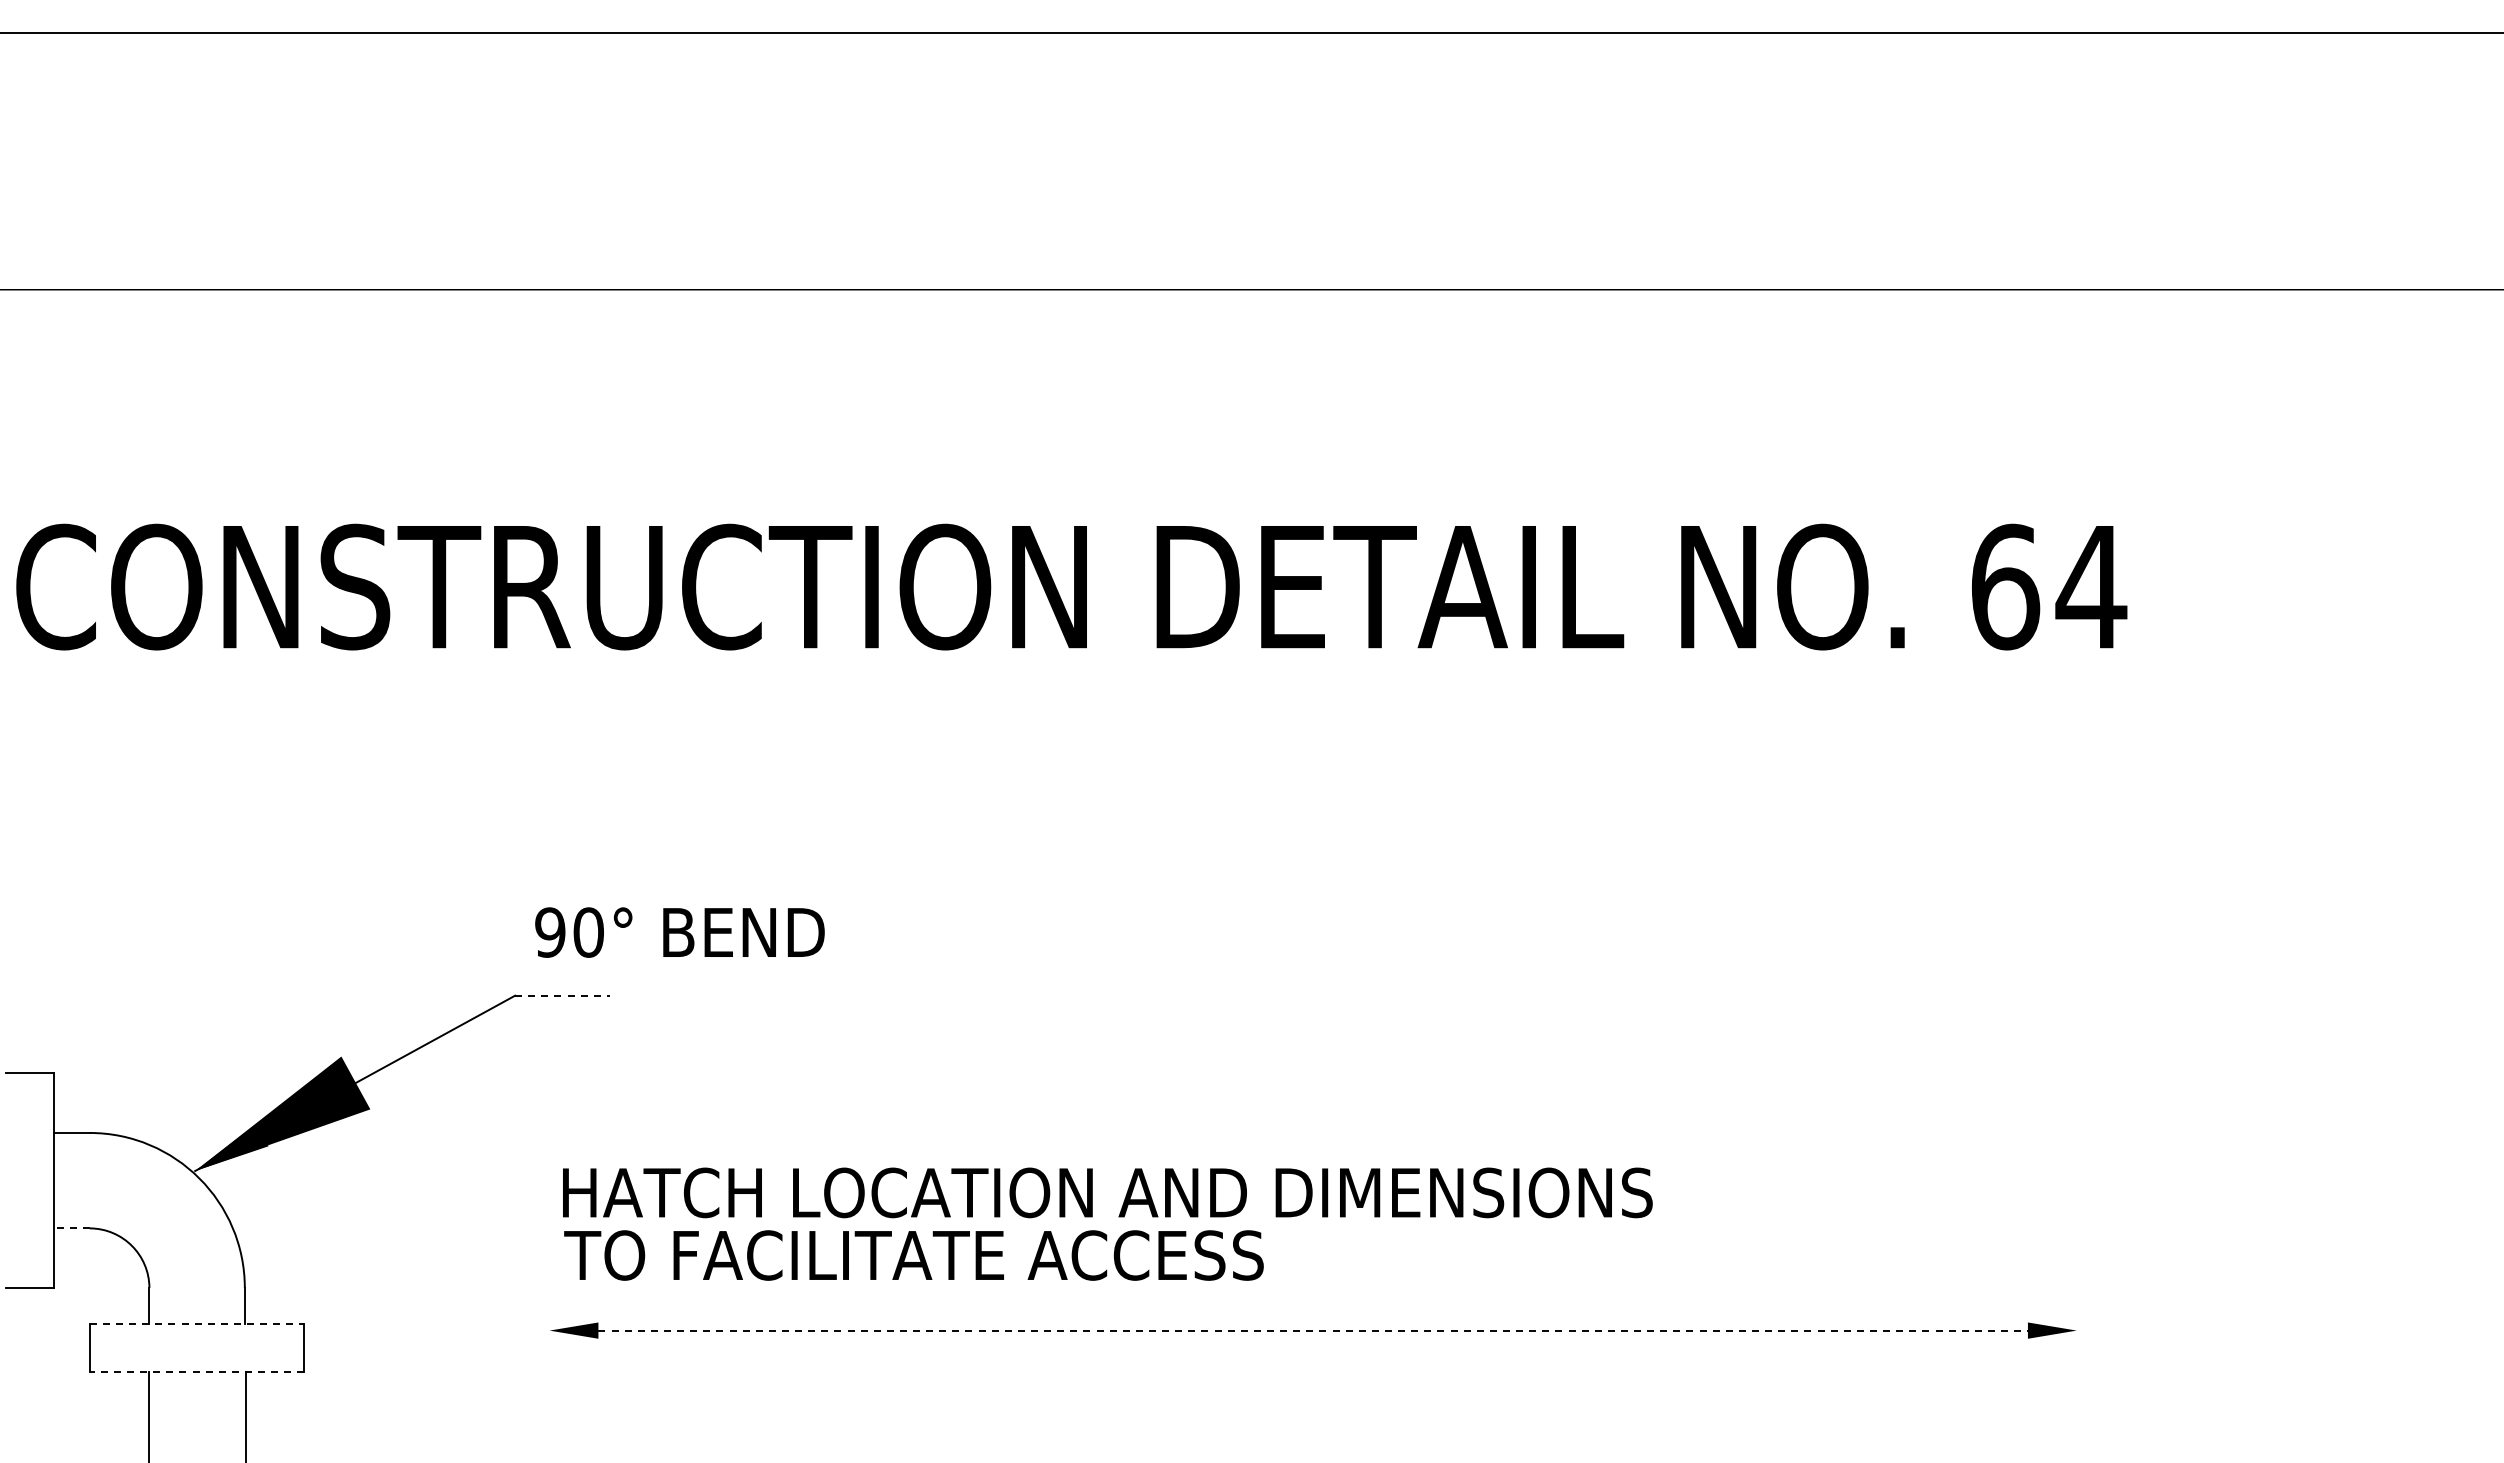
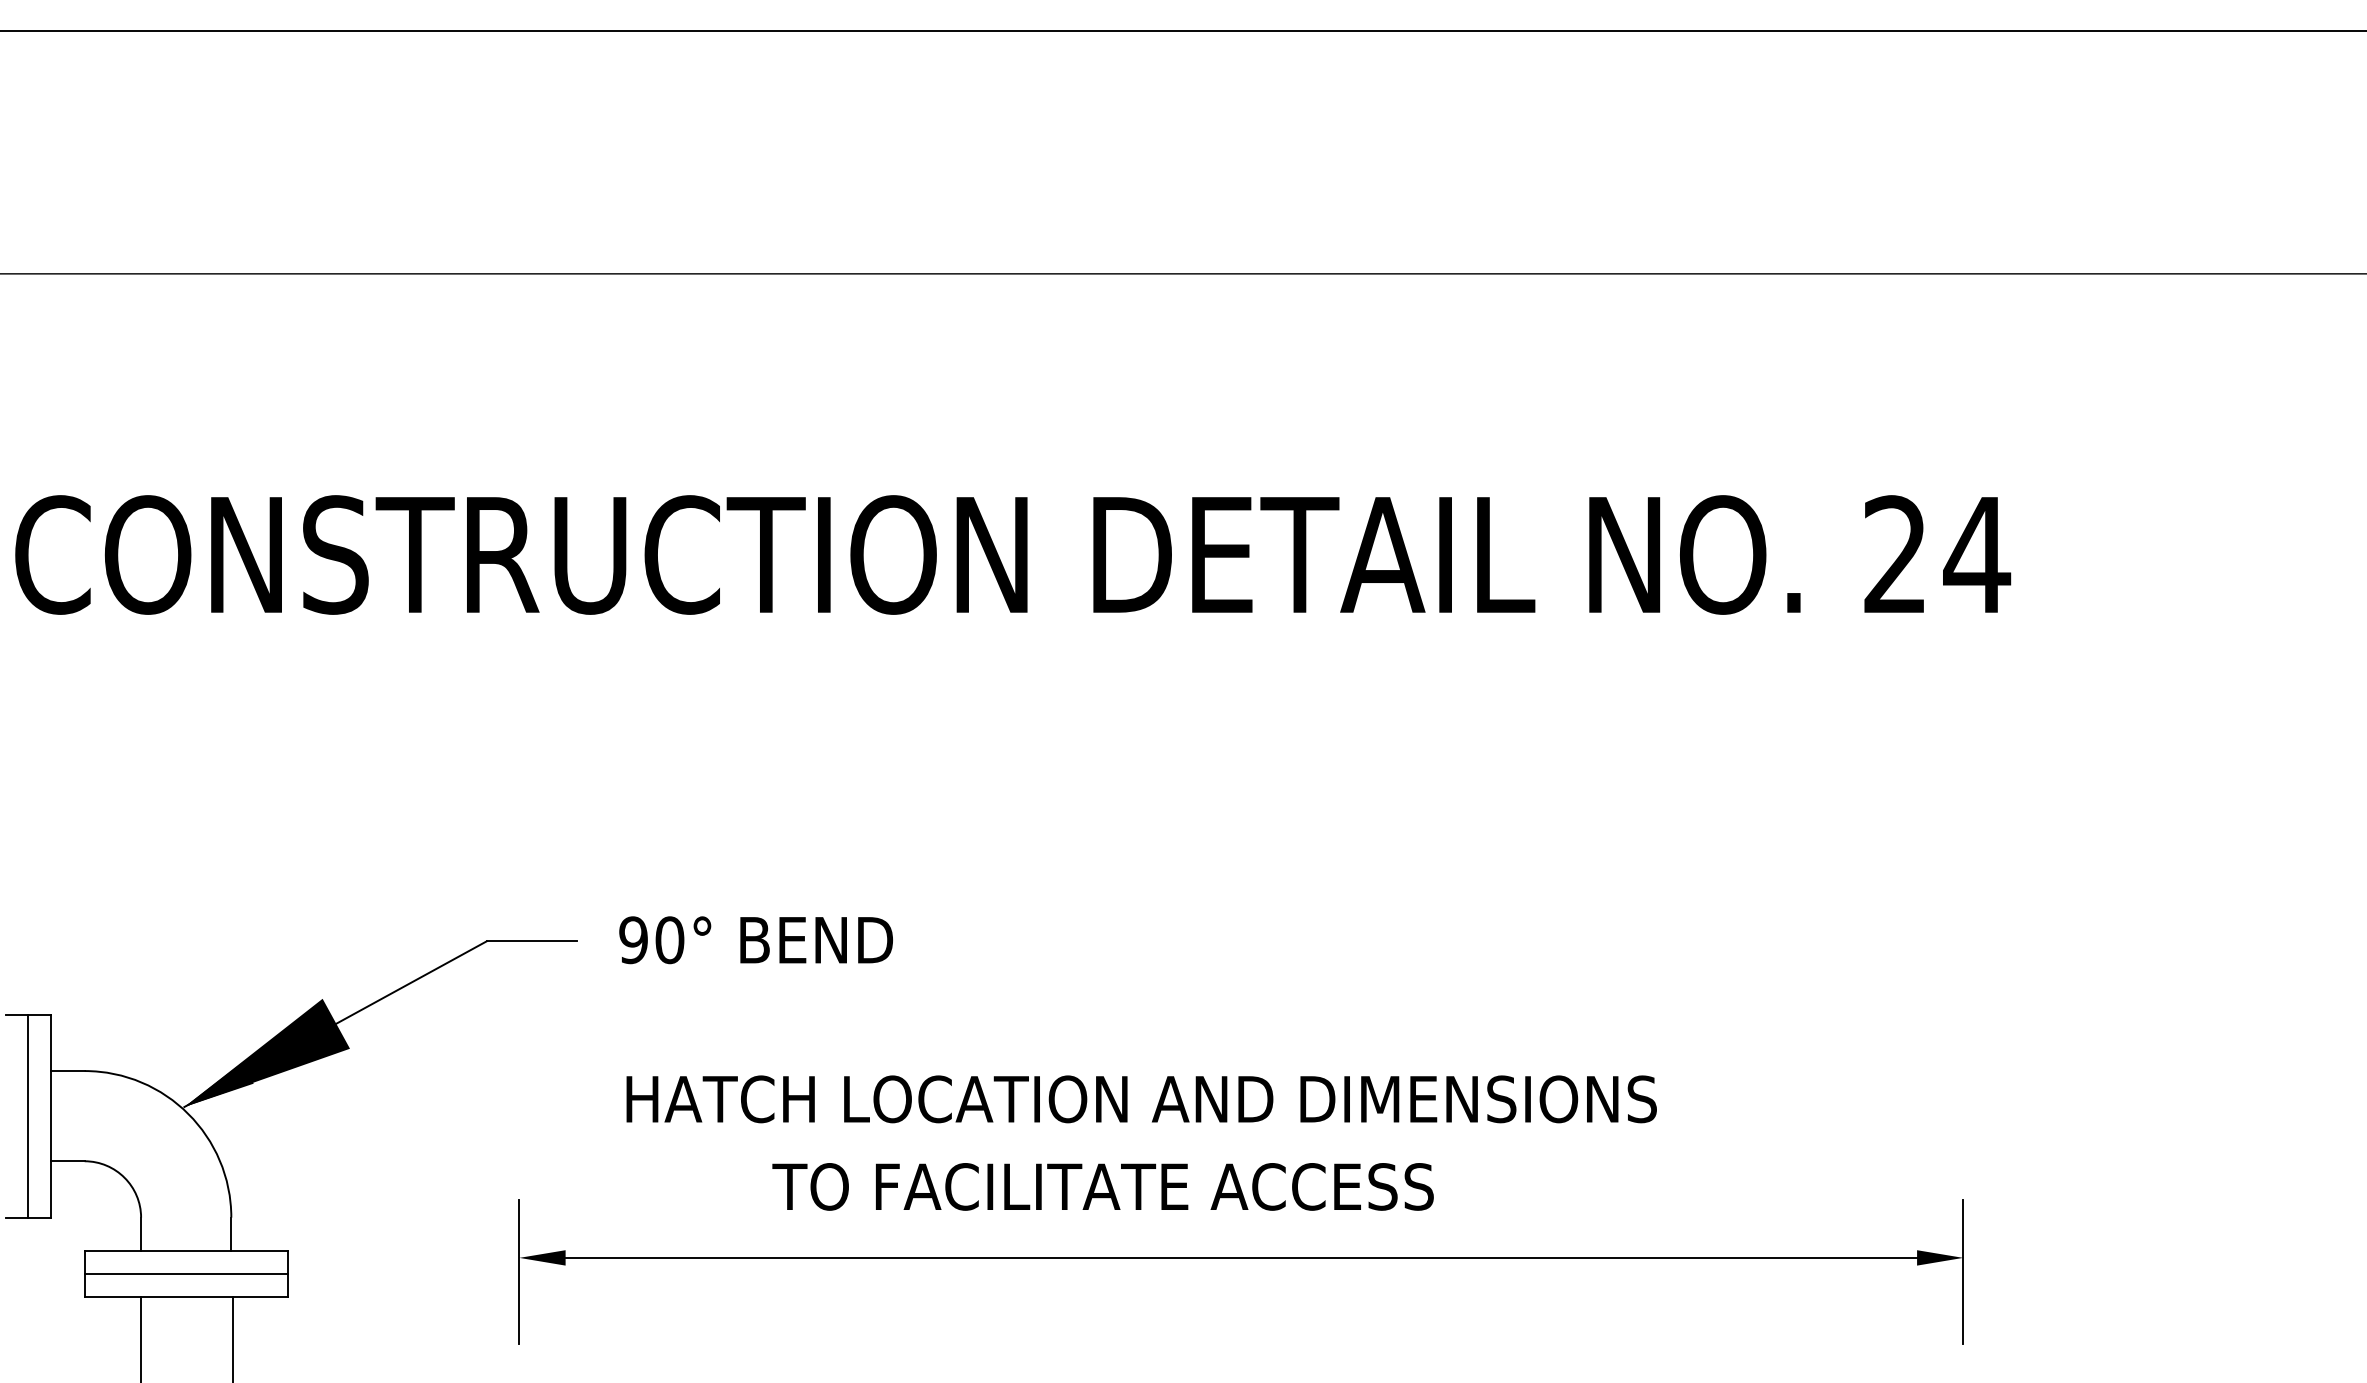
text: (2005, 586) -> (1895, 554), 64 -> 24
text: (679, 932) -> (755, 940), moved
line: (562, 995) -> (531, 941), dashed -> solid
line: (30, 1180) -> (28, 1115), added
text: (1107, 1192) -> (1141, 1098), moved
line: (71, 1228) -> (67, 1161), dashed -> solid
text: (913, 1255) -> (1102, 1186), moved
line: (197, 1323) -> (186, 1251), dashed -> solid
line: (1313, 1330) -> (1241, 1257), dashed -> solid
line: (549, 1345) -> (519, 1271), added
line: (2076, 1345) -> (1962, 1271), added
line: (196, 1347) -> (185, 1273), added
line: (196, 1371) -> (185, 1296), dashed -> solid

